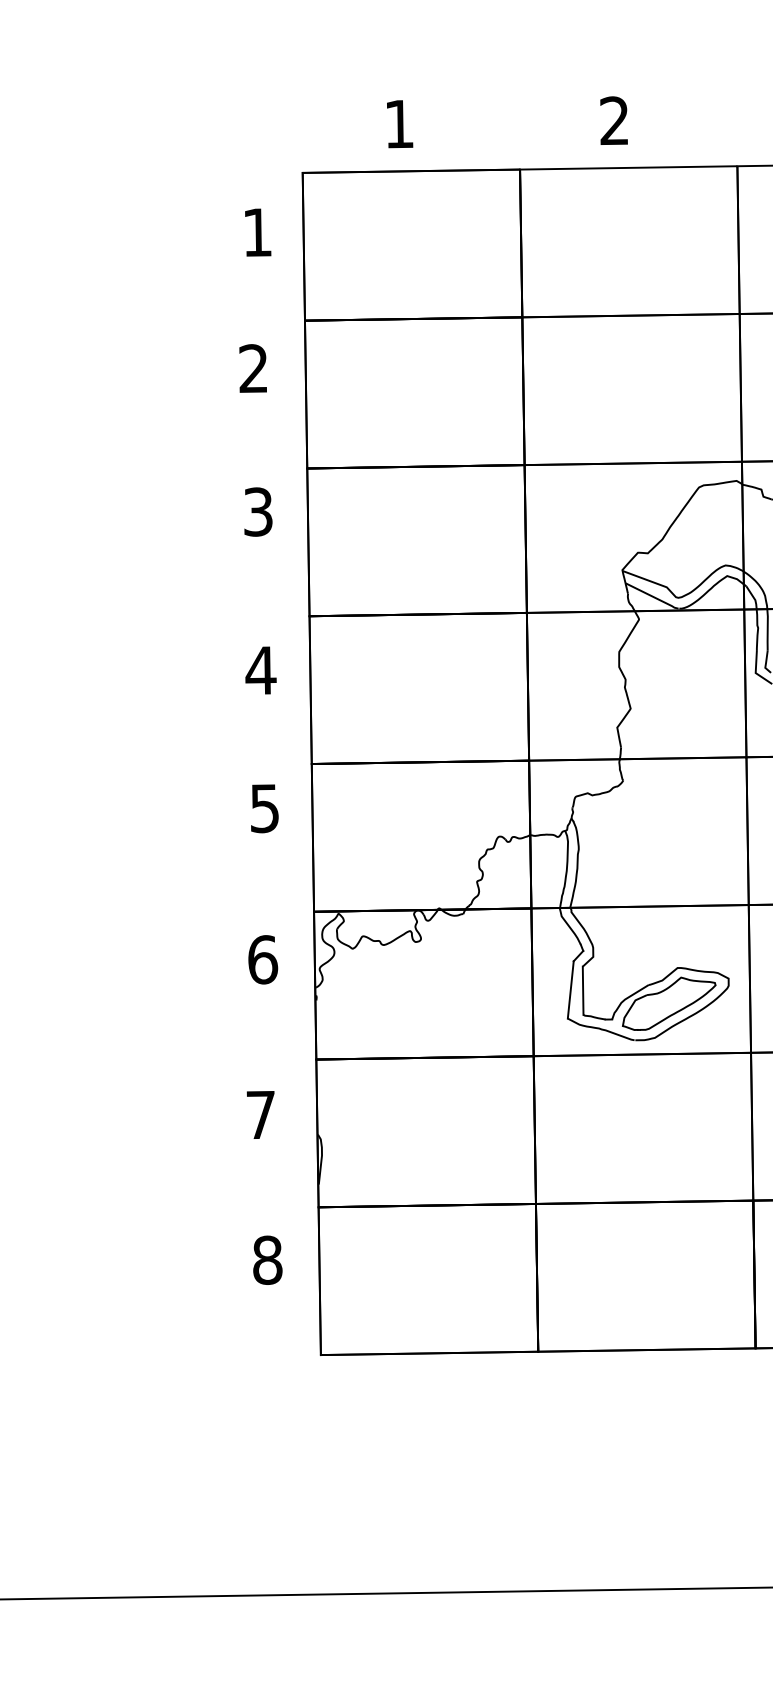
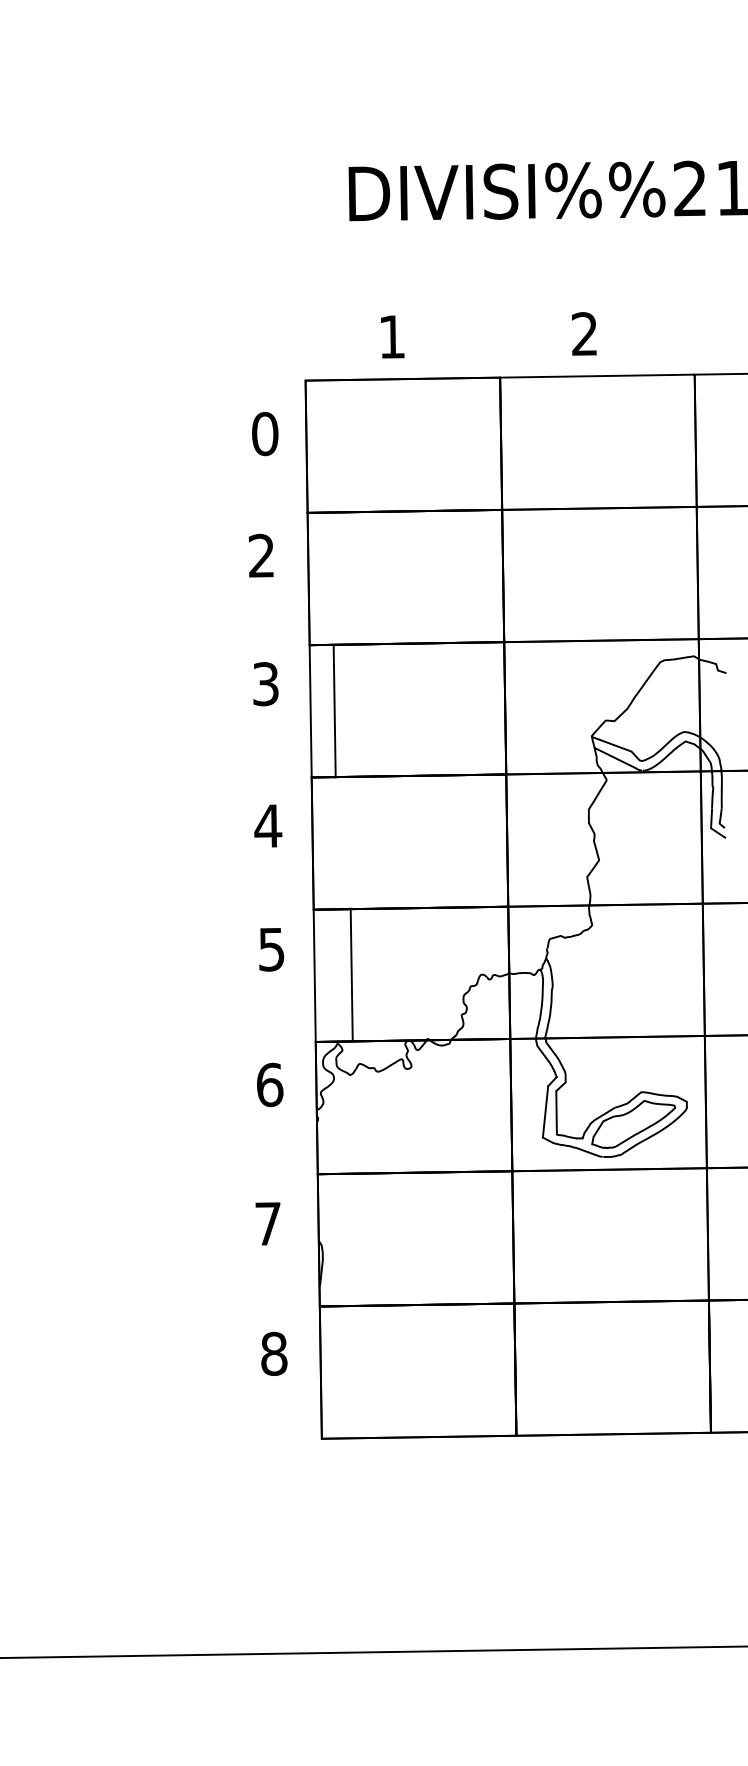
text: (257, 233) -> (265, 434), 1 -> 0
line: (308, 542) -> (334, 711), moved
line: (312, 837) -> (351, 974), moved

